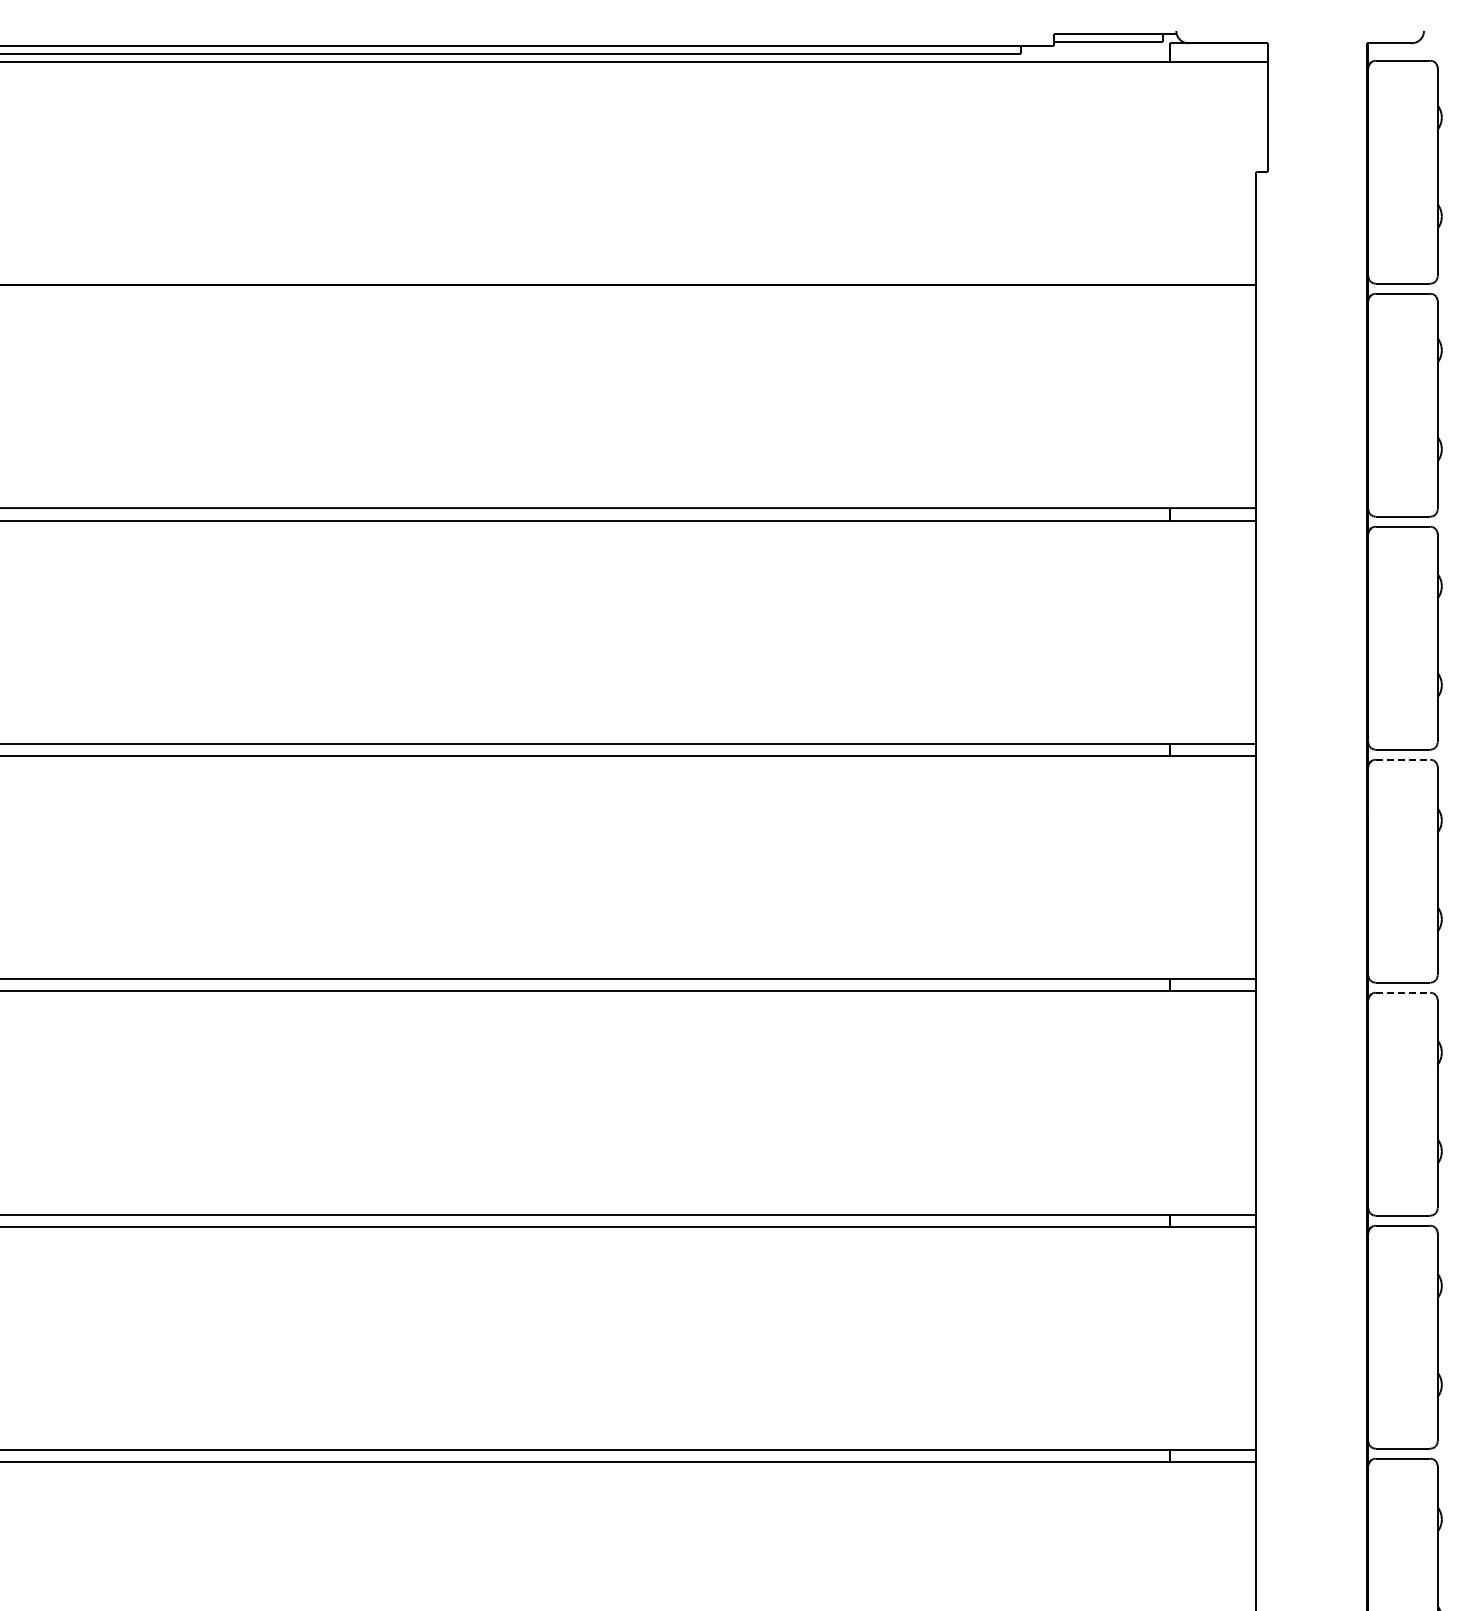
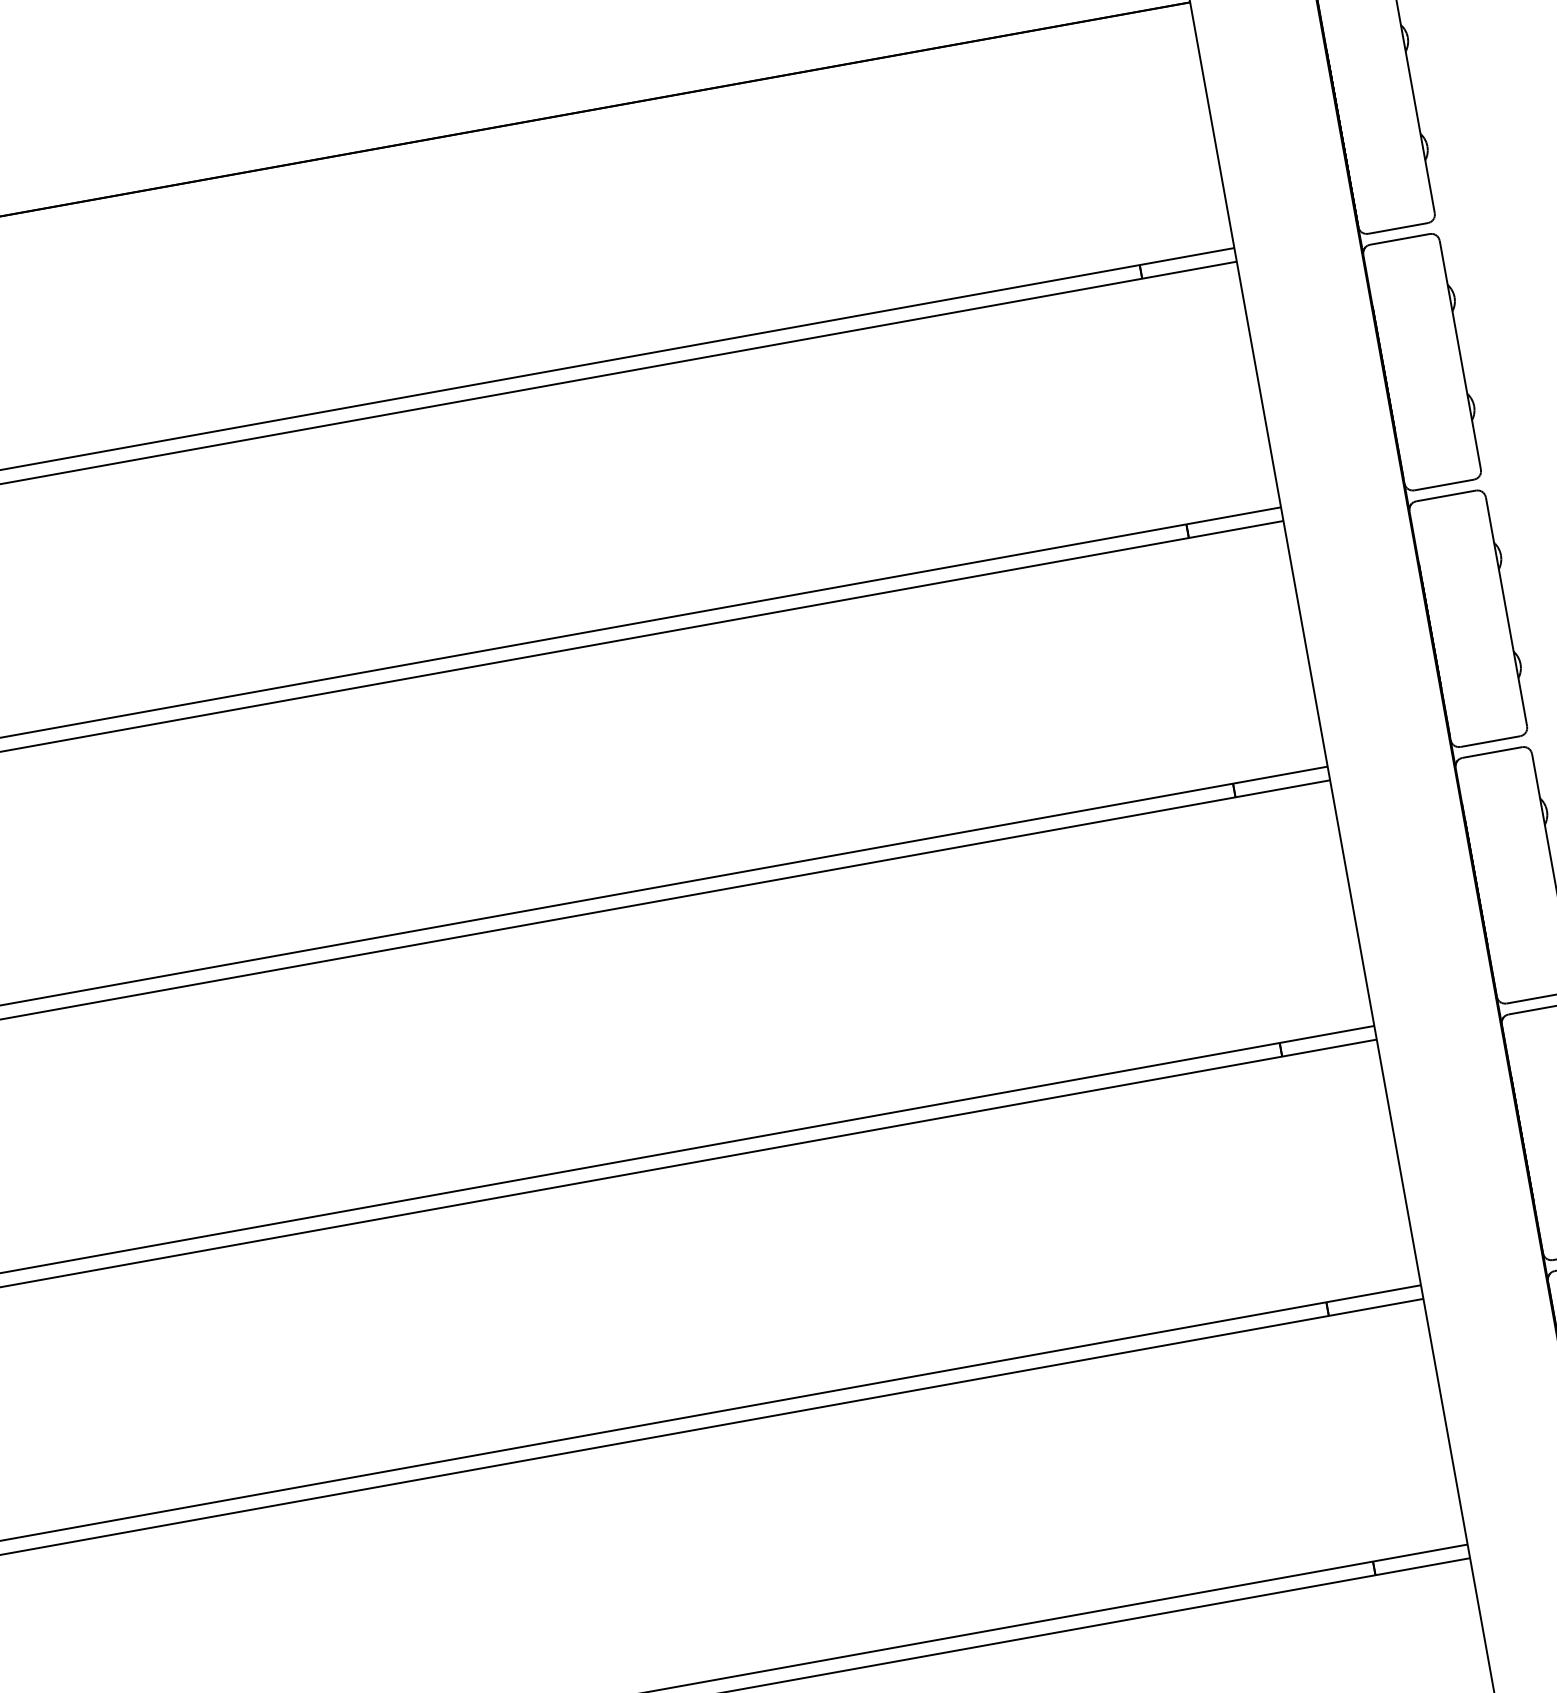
line: (1403, 759) -> (1446, 495), dashed -> solid
line: (1403, 992) -> (1492, 752), dashed -> solid

